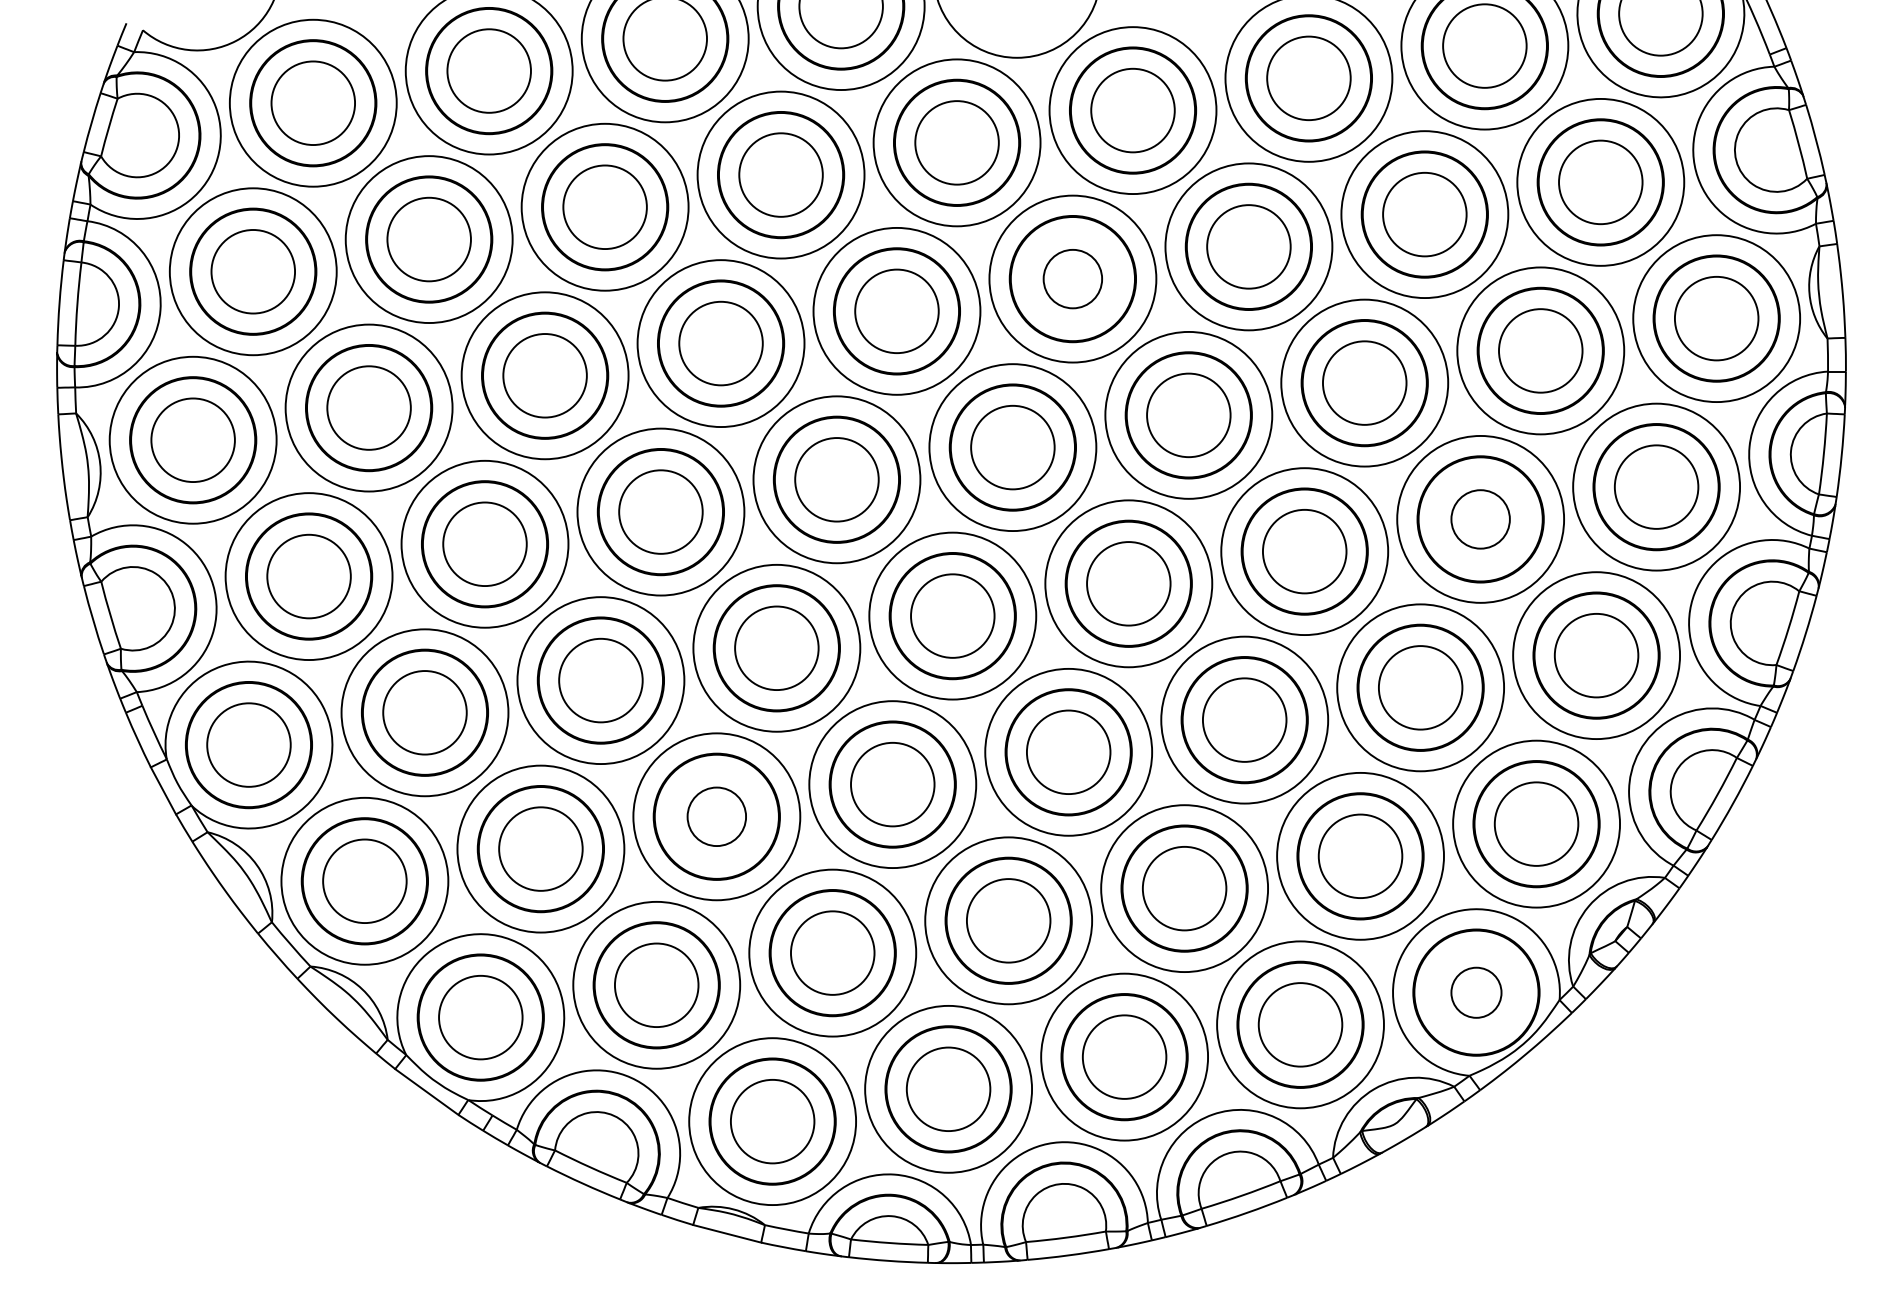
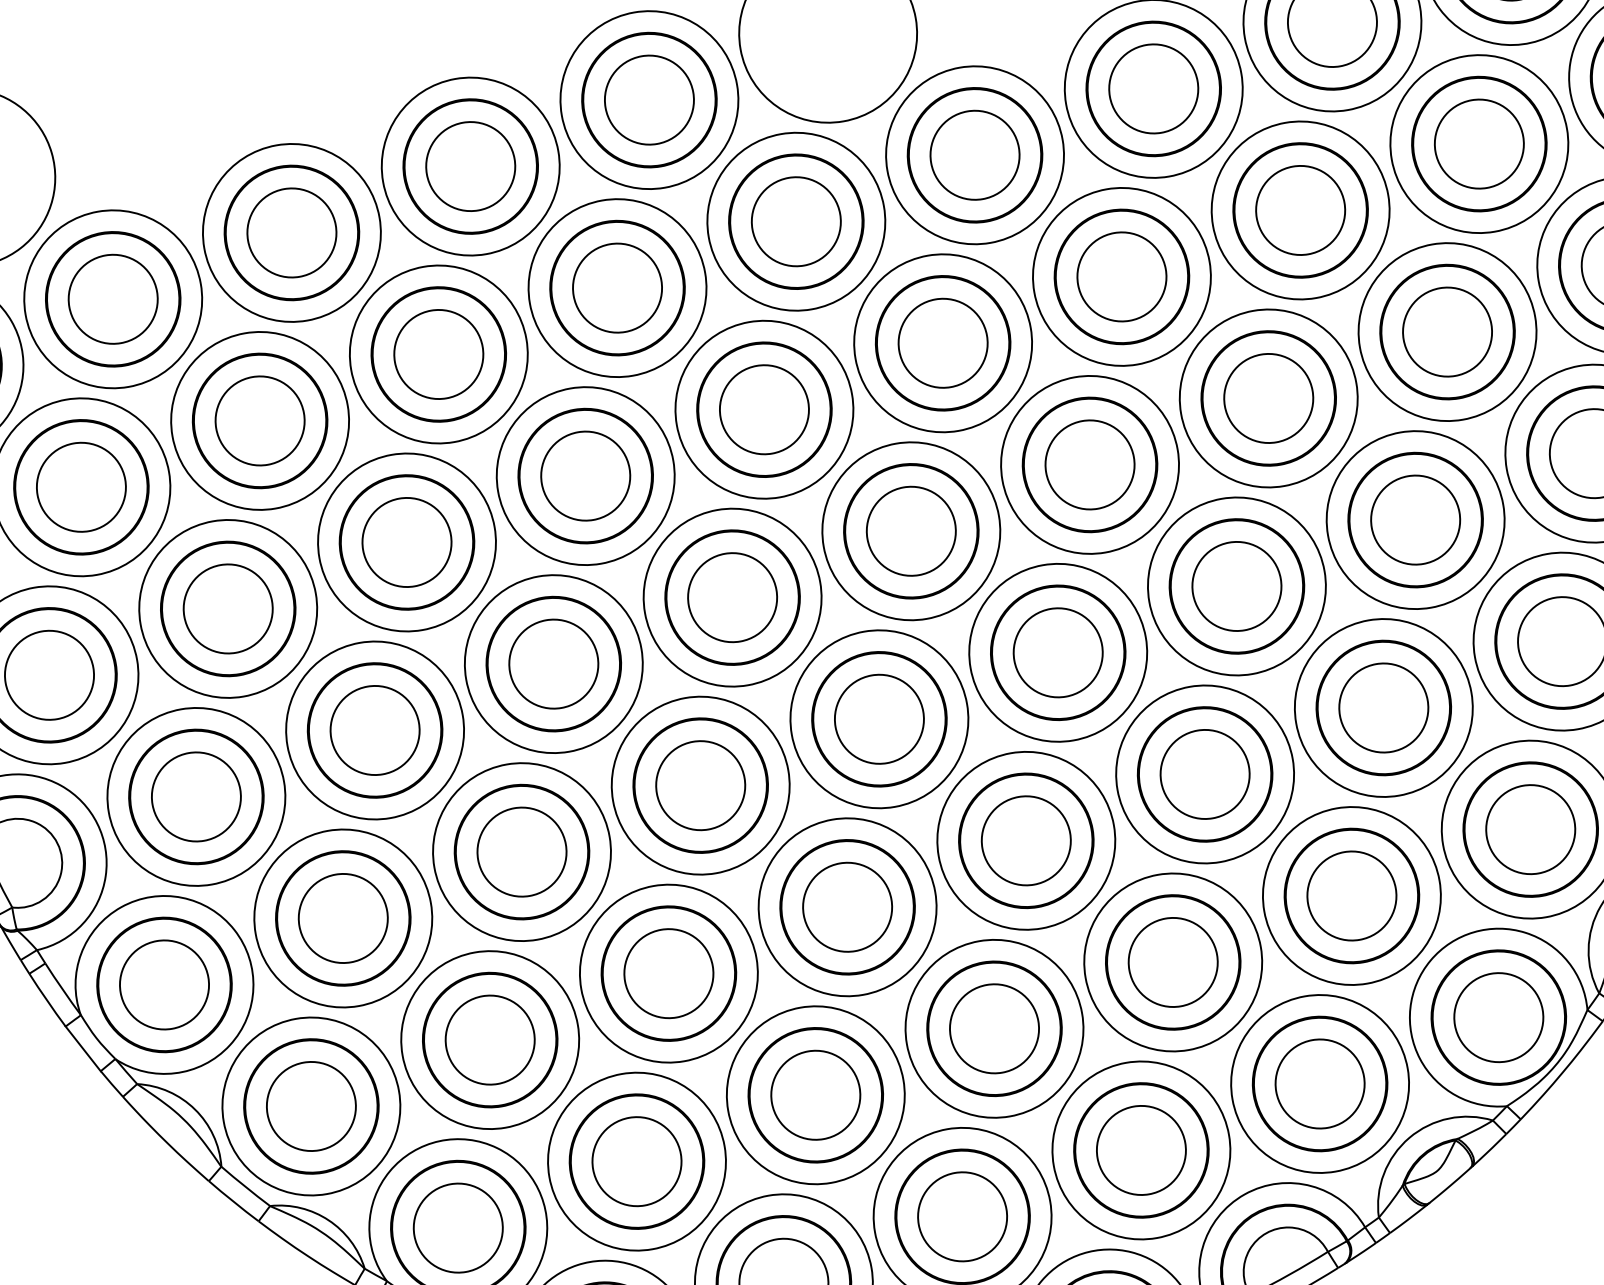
circle: (1072, 278) -> (942, 342), size x1.43
circle: (1480, 519) -> (1415, 520), size x1.43
circle: (716, 816) -> (668, 973), size x1.43
circle: (1476, 992) -> (1498, 1017), size x1.67

